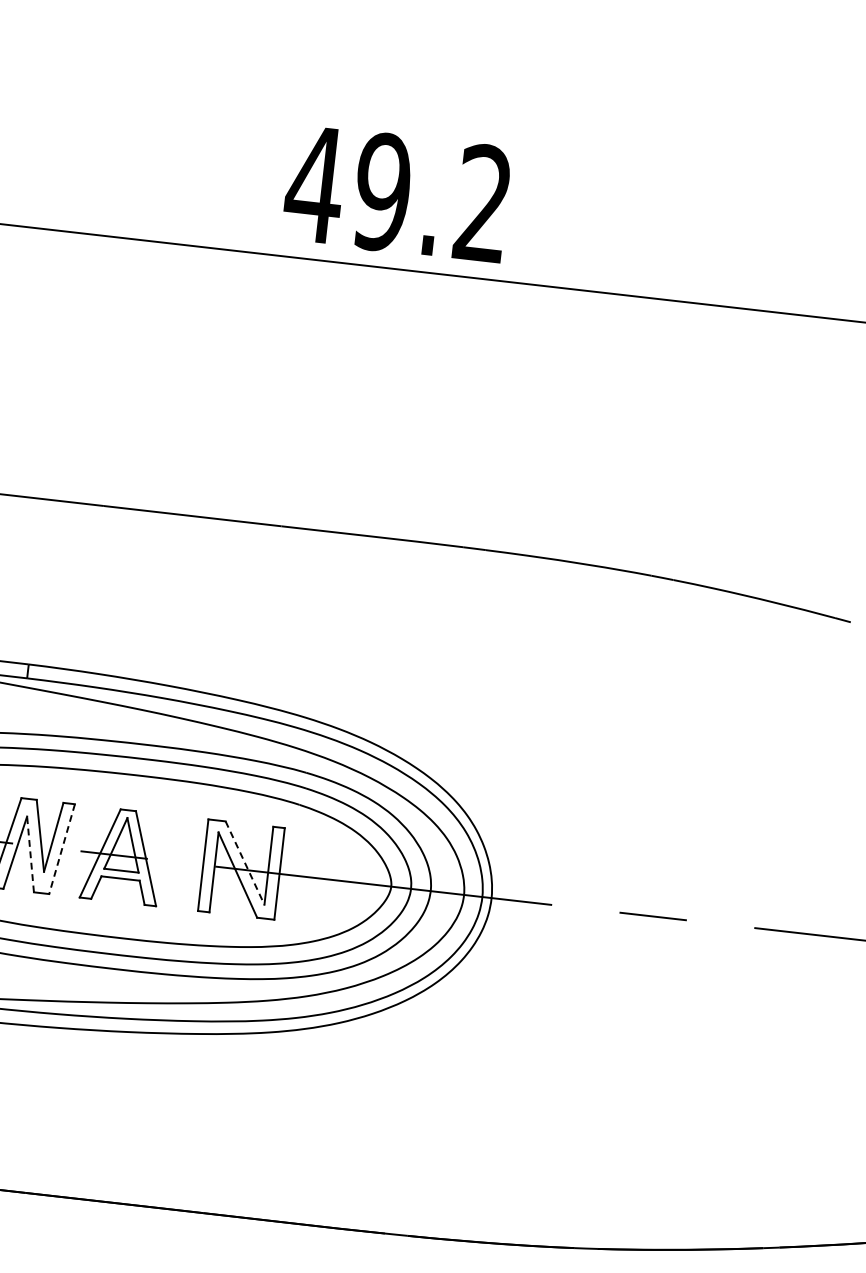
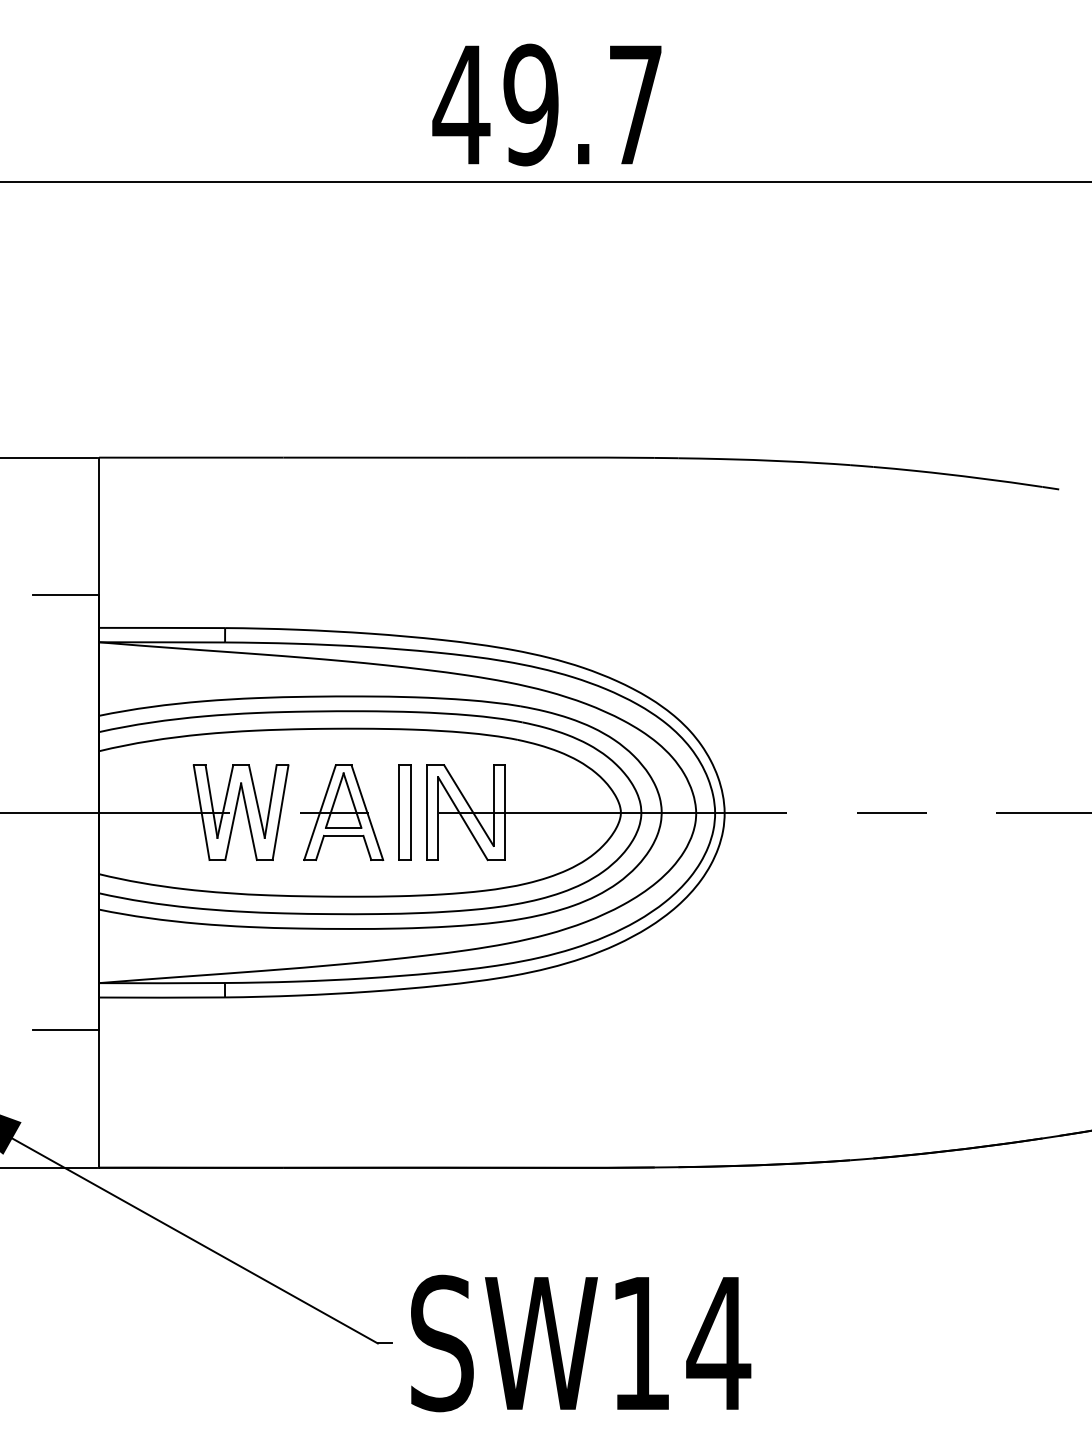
text: (483, 202) -> (635, 103), 49.2 -> 49.7
line: (62, 848) -> (280, 812), dashed -> solid
line: (30, 854) -> (248, 821), dashed -> solid
part: (181, 862) -> (404, 812), added
line: (245, 863) -> (469, 806), dashed -> solid

